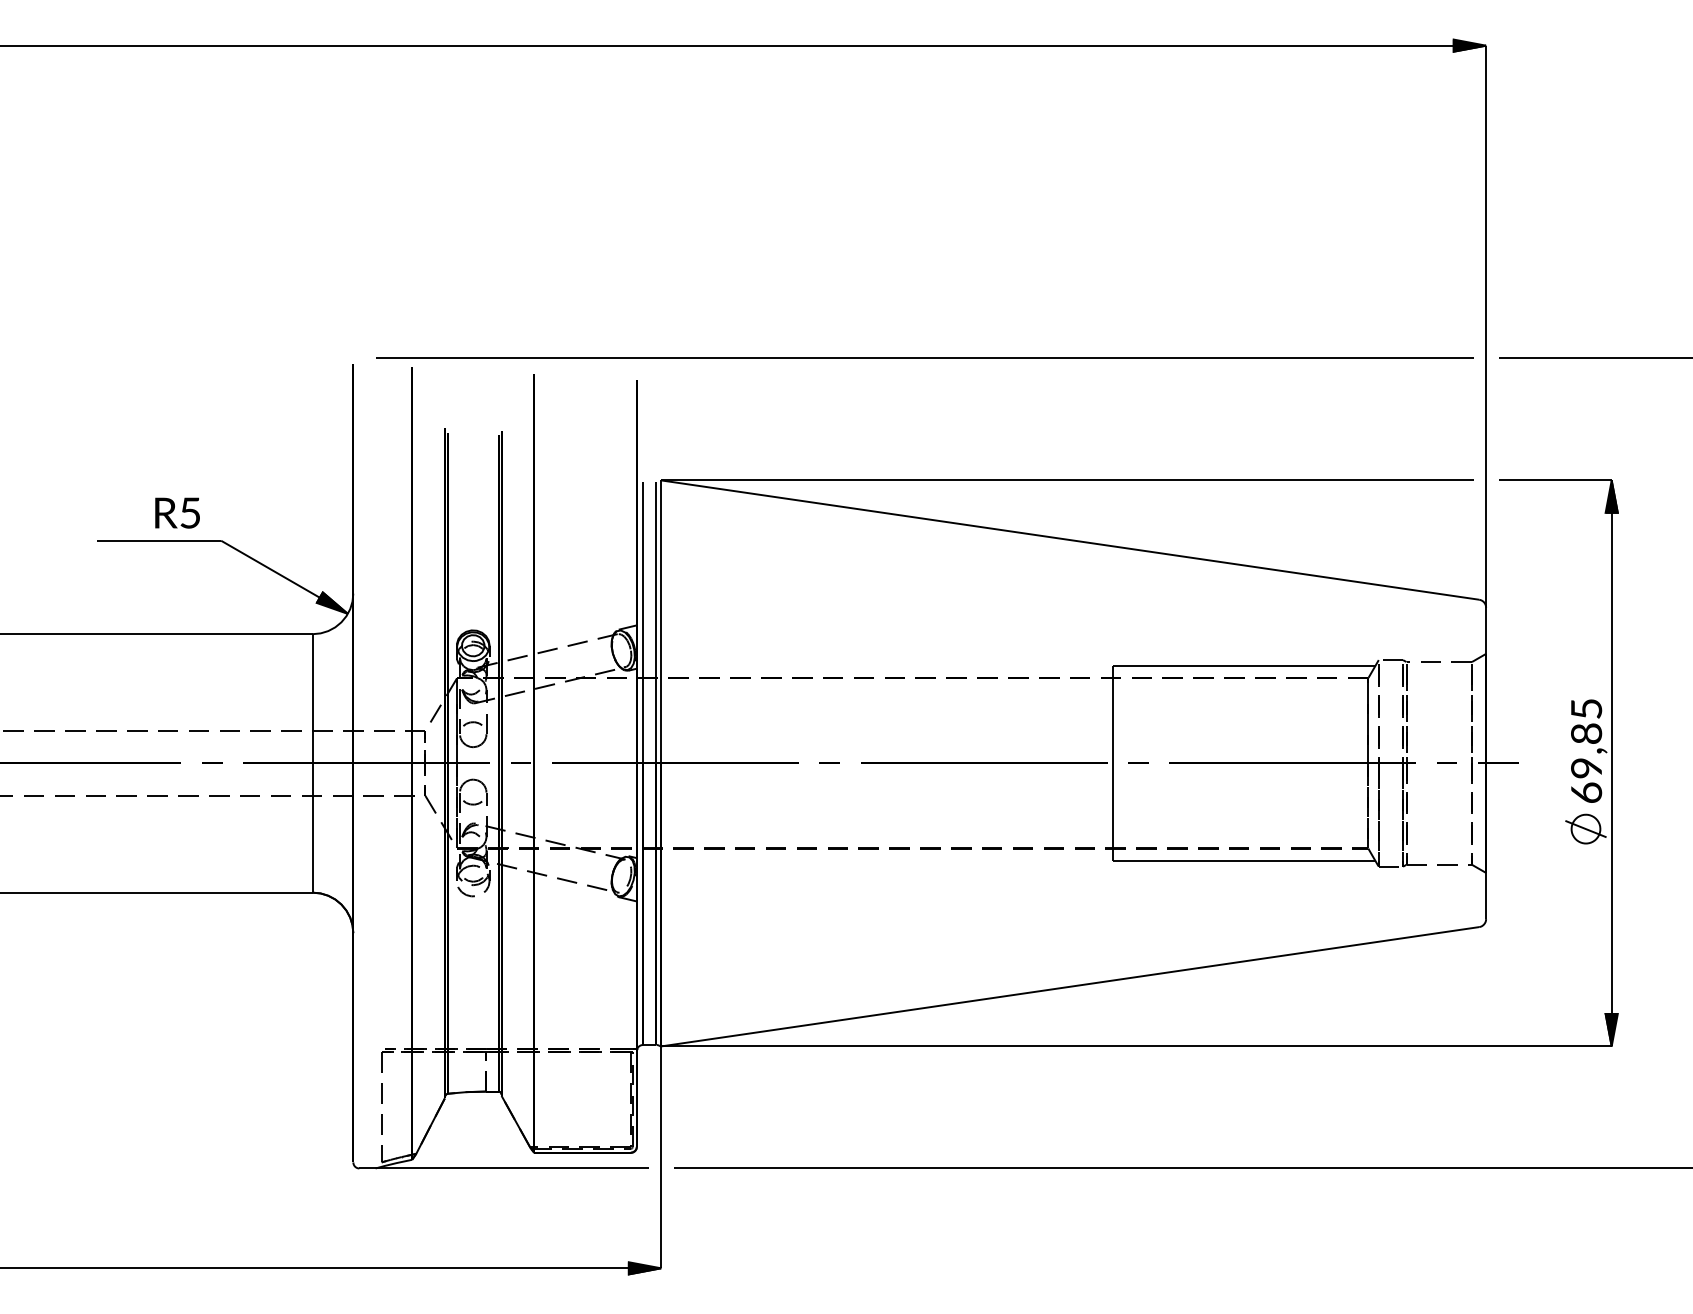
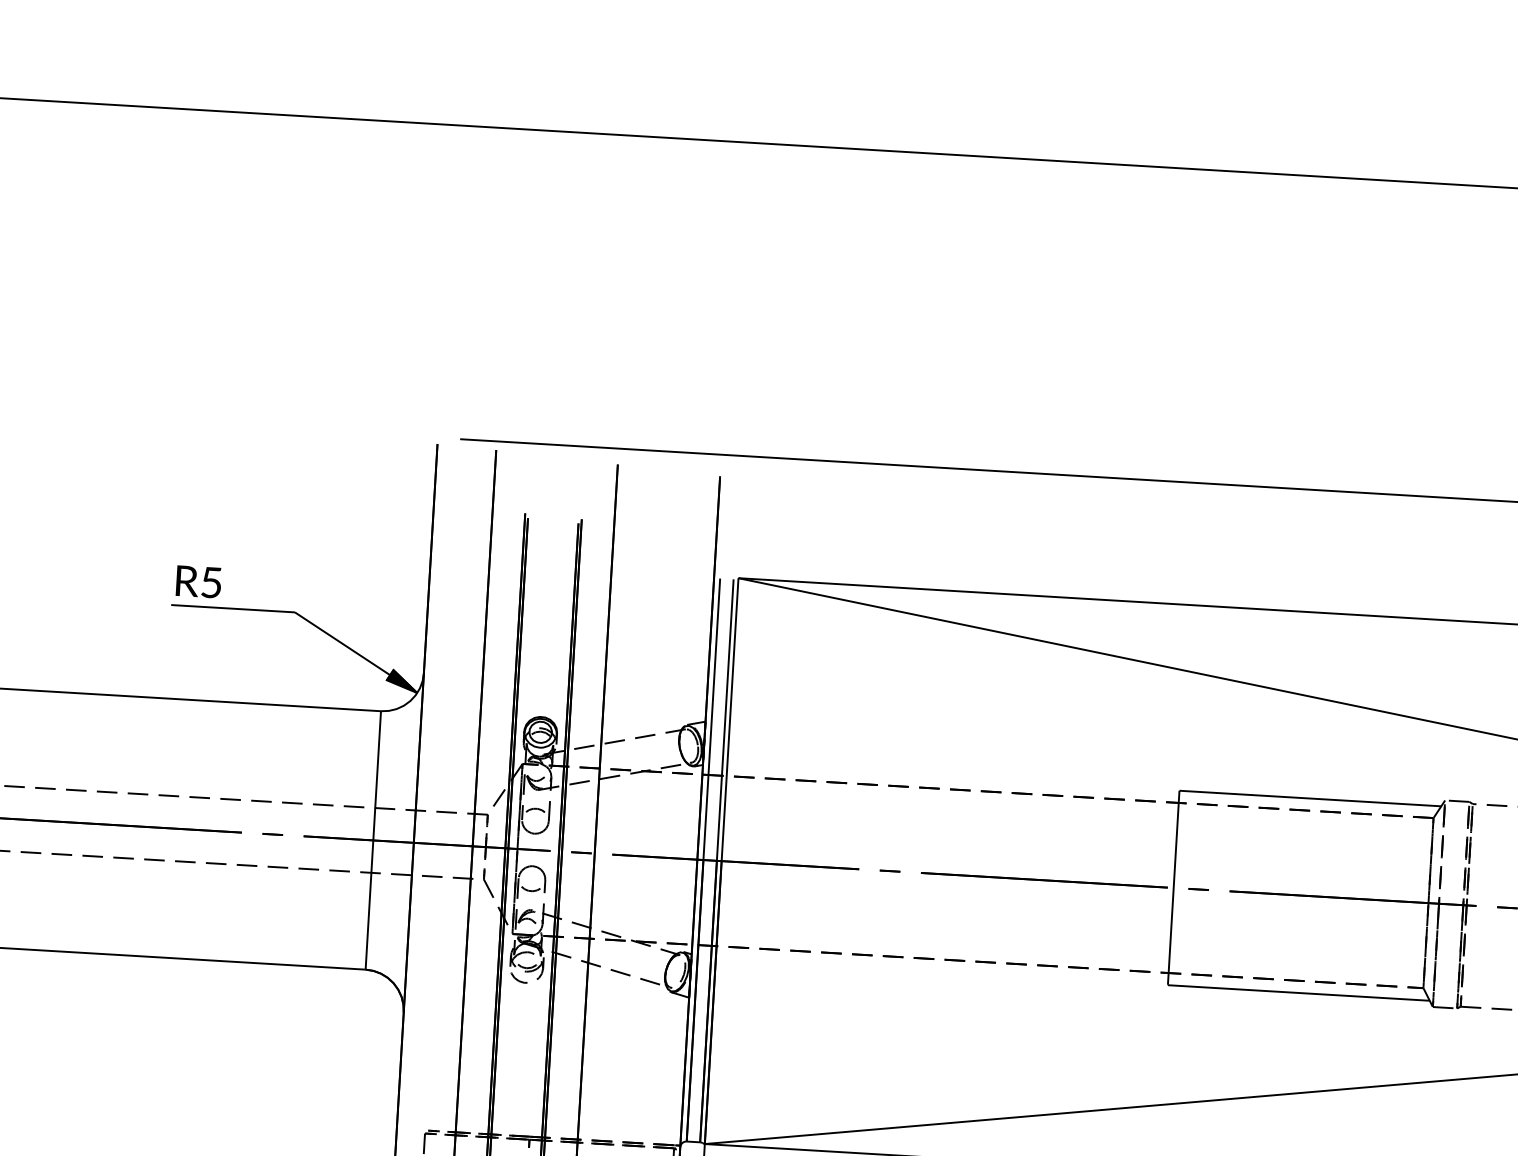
text: (177, 512) -> (198, 581), moved

